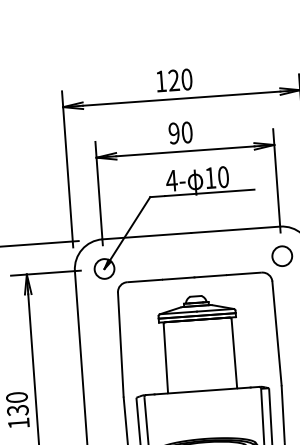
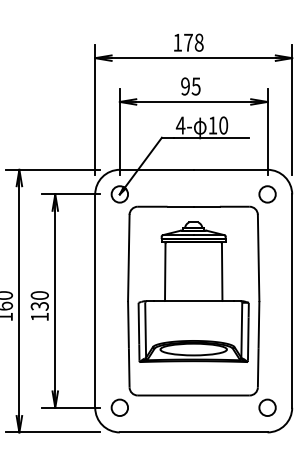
text: (180, 79) -> (193, 42), 120 -> 178
text: (186, 132) -> (195, 86), 90 -> 95

